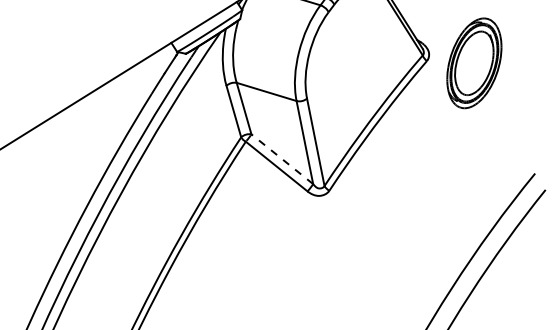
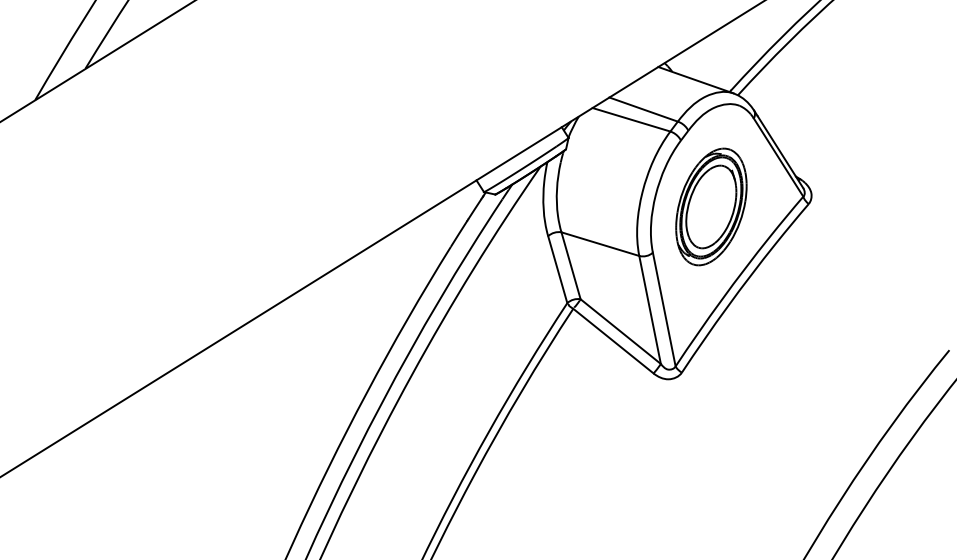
part: (474, 62) -> (711, 206), moved
line: (282, 159) -> (620, 331), dashed -> solid

